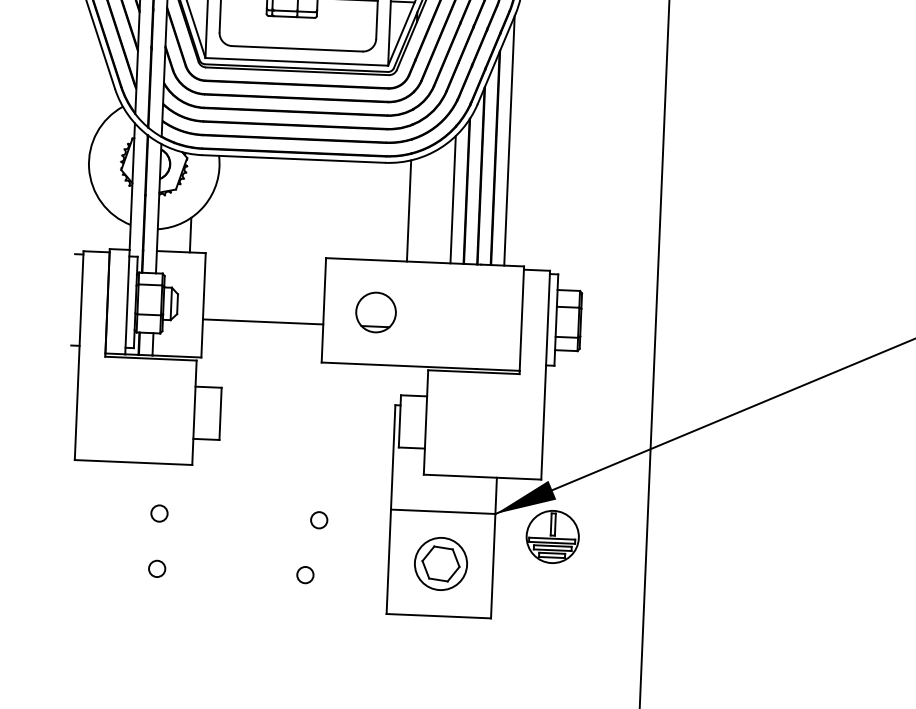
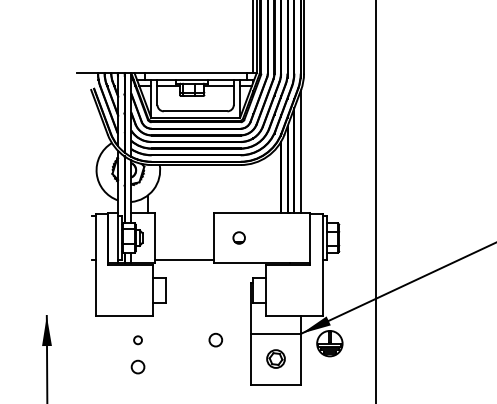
line: (453, 199) -> (274, 181), removed
line: (409, 210) -> (253, 187), removed
part: (374, 311) -> (238, 237), size x0.6
line: (263, 321) -> (184, 259), moved
circle: (318, 520) -> (215, 340), size x1.6
part: (439, 562) -> (275, 358), size x0.7
circle: (156, 569) -> (137, 367), size x1.6
circle: (305, 575) -> (210, 367), removed

